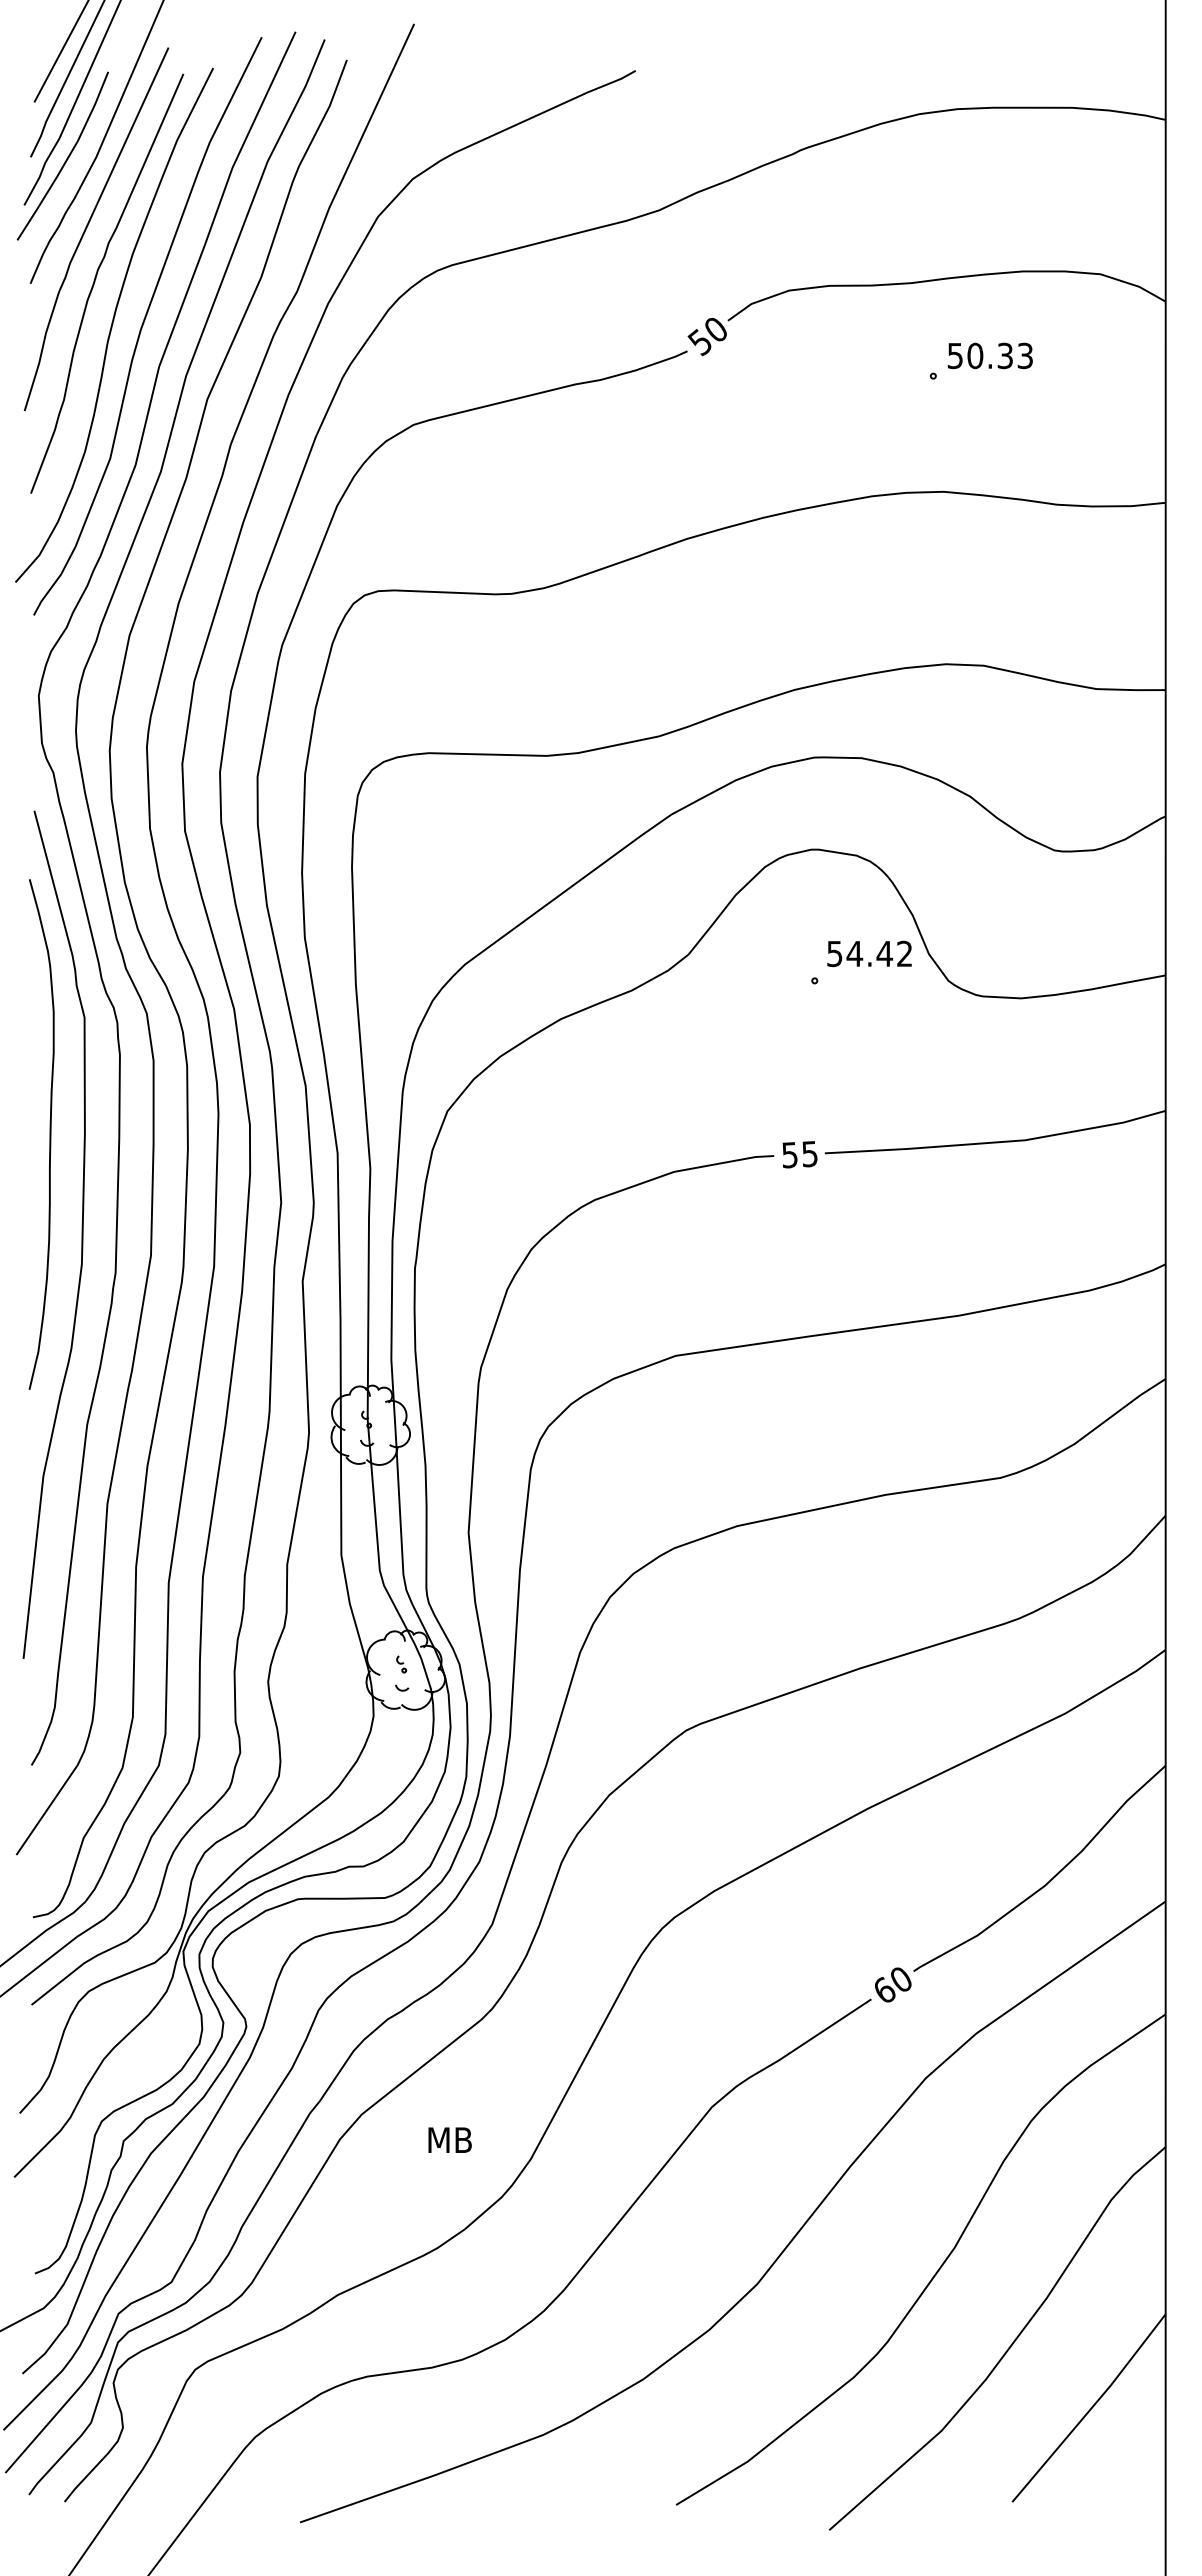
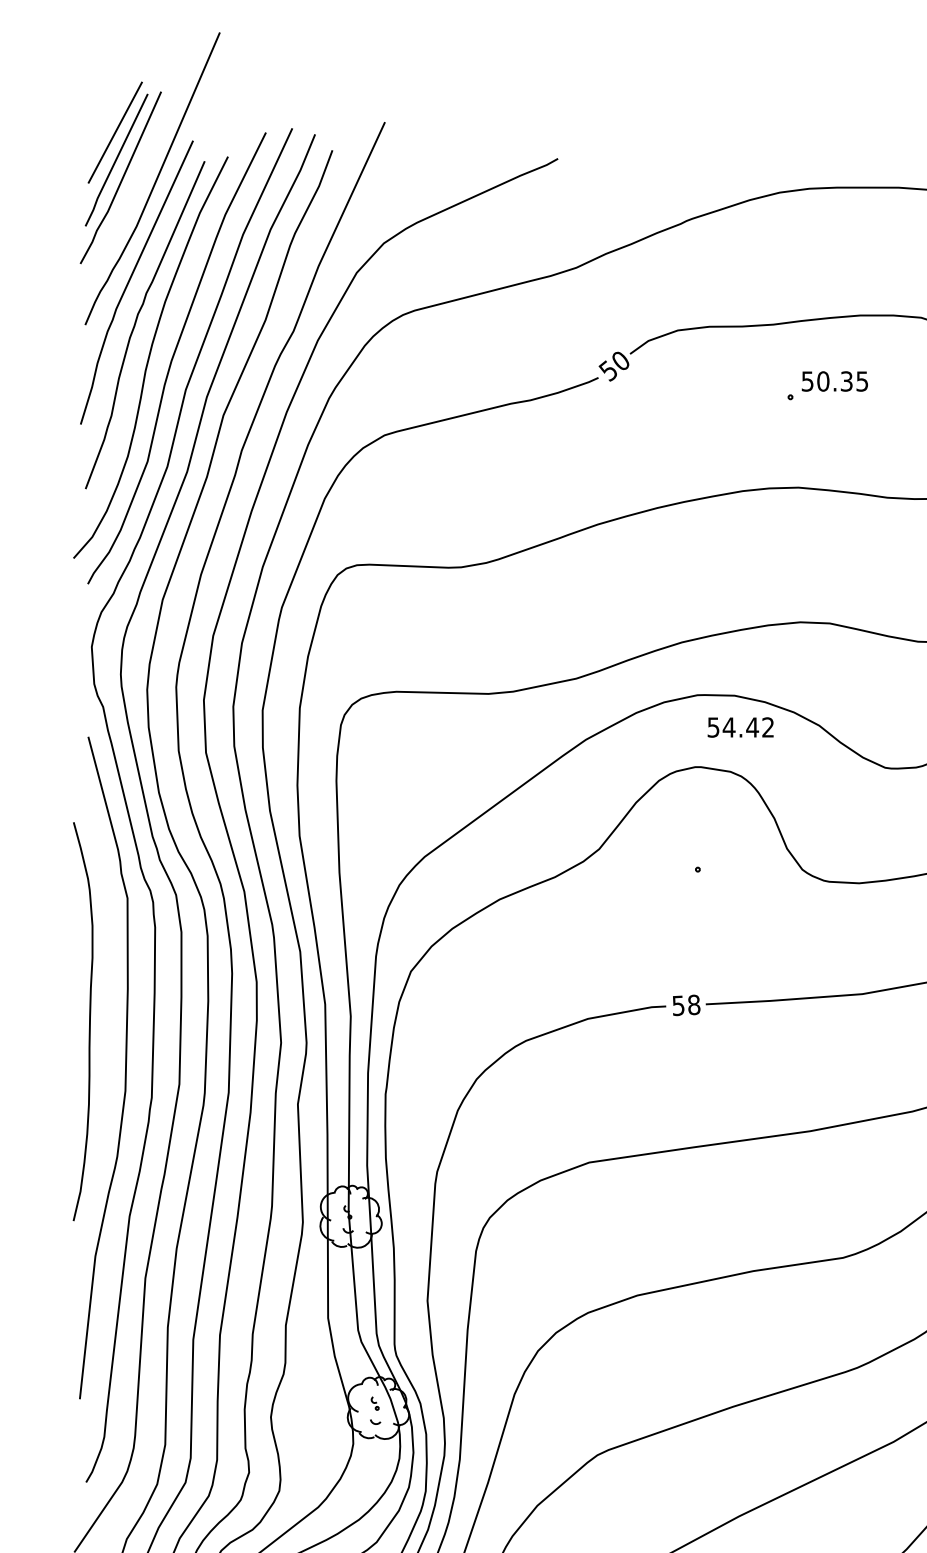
curve: (66, 158) -> (113, 227), removed
text: (1025, 355) -> (862, 381), 50.33 -> 50.35
text: (869, 953) -> (740, 727), moved
curve: (49, 1134) -> (89, 1021), moved
text: (810, 1154) -> (694, 1005), 55 -> 58

